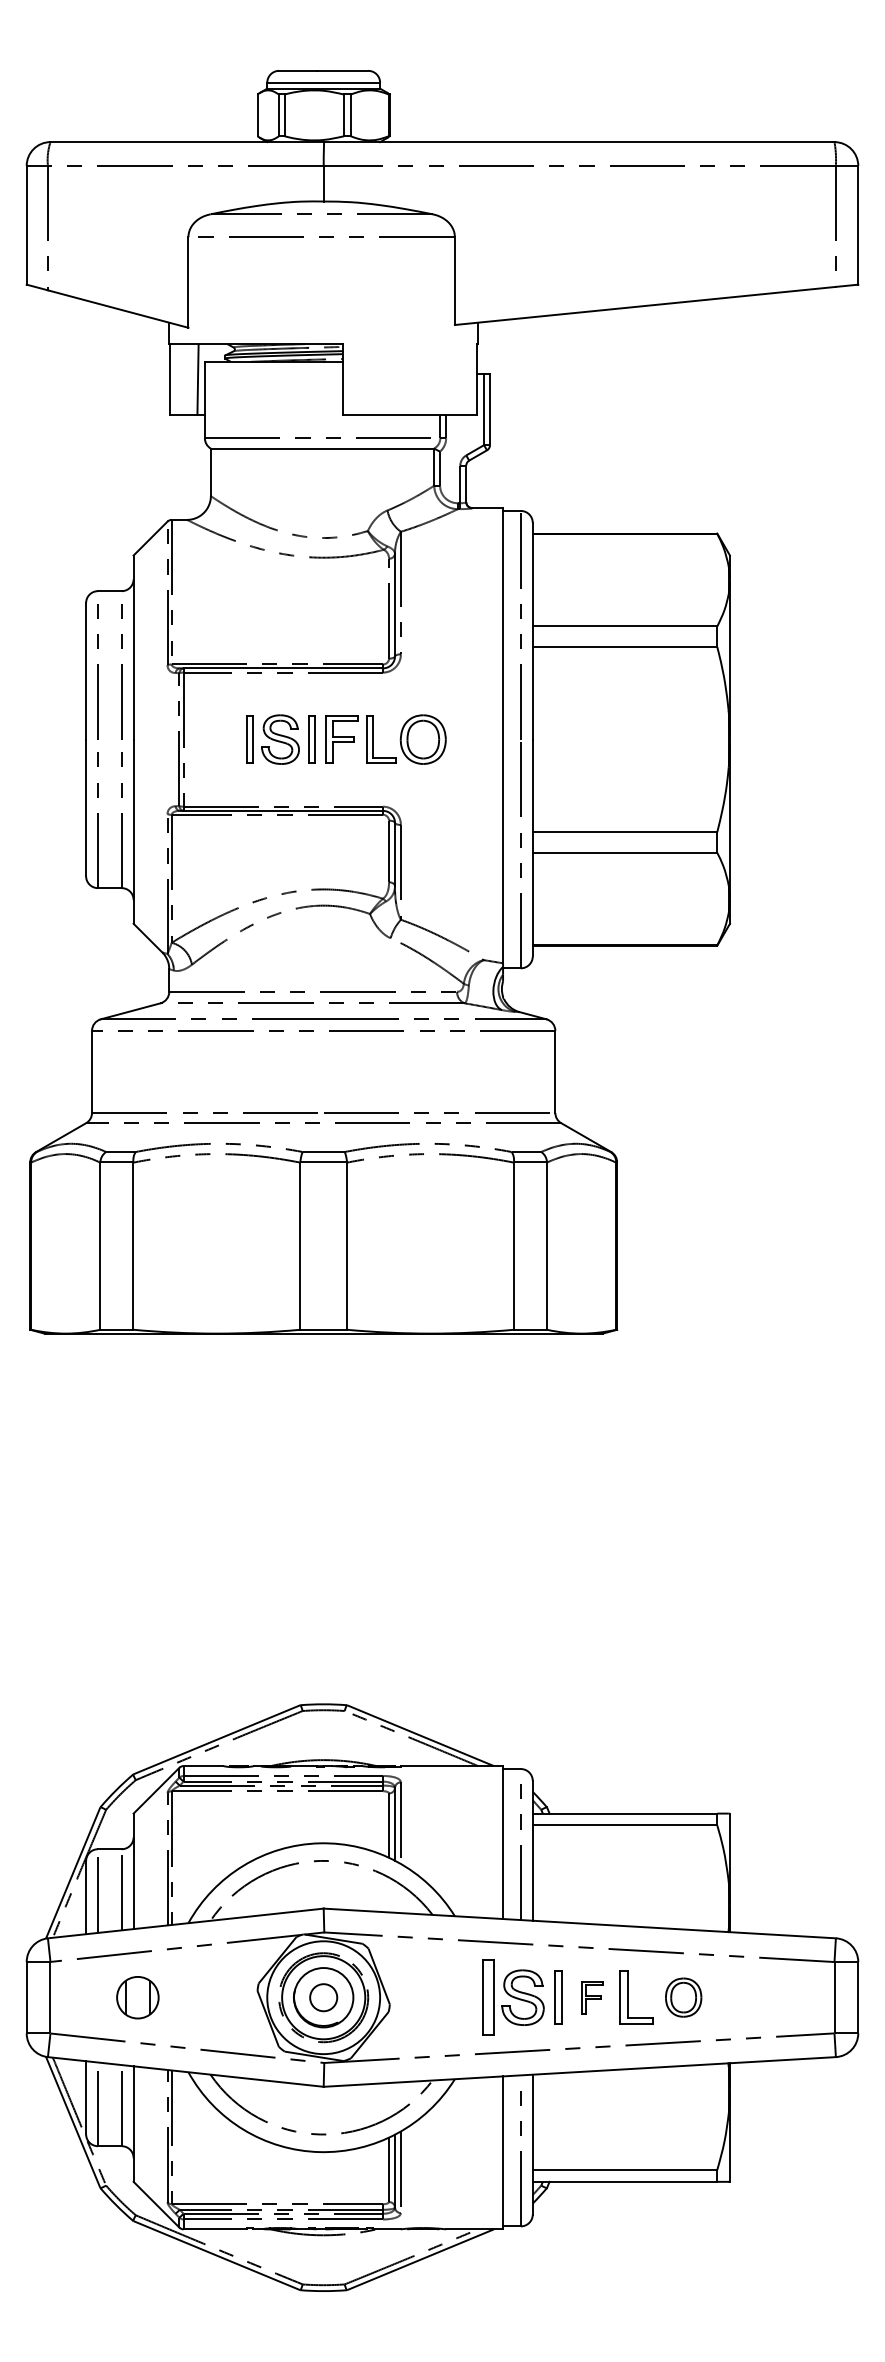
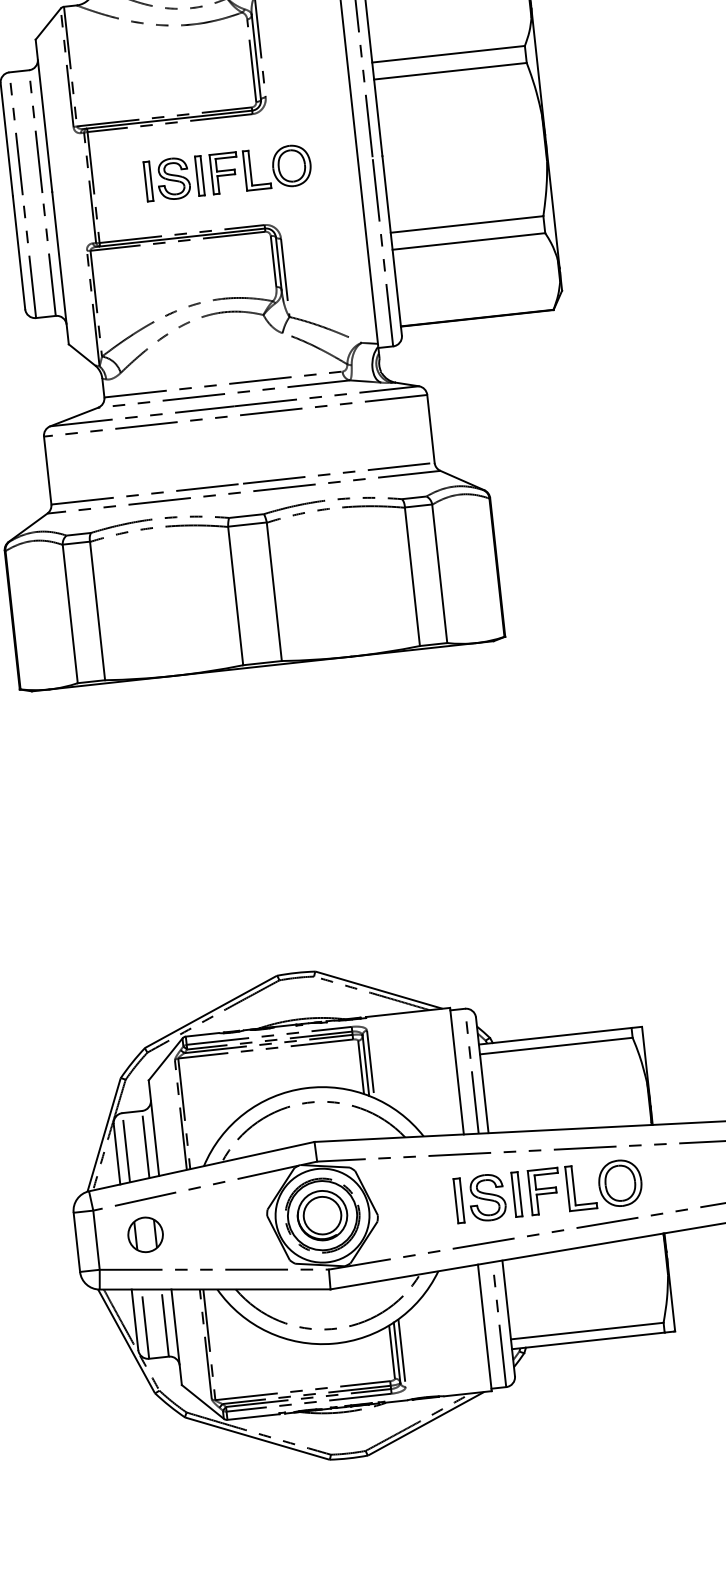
part: (137, 1997) -> (145, 1234), moved
circle: (323, 1997) -> (322, 1215), size x1.67
part: (488, 1997) -> (458, 1200), size x0.71
part: (592, 1997) -> (544, 1191), size x1.67
part: (683, 1997) -> (620, 1183), size x1.43

